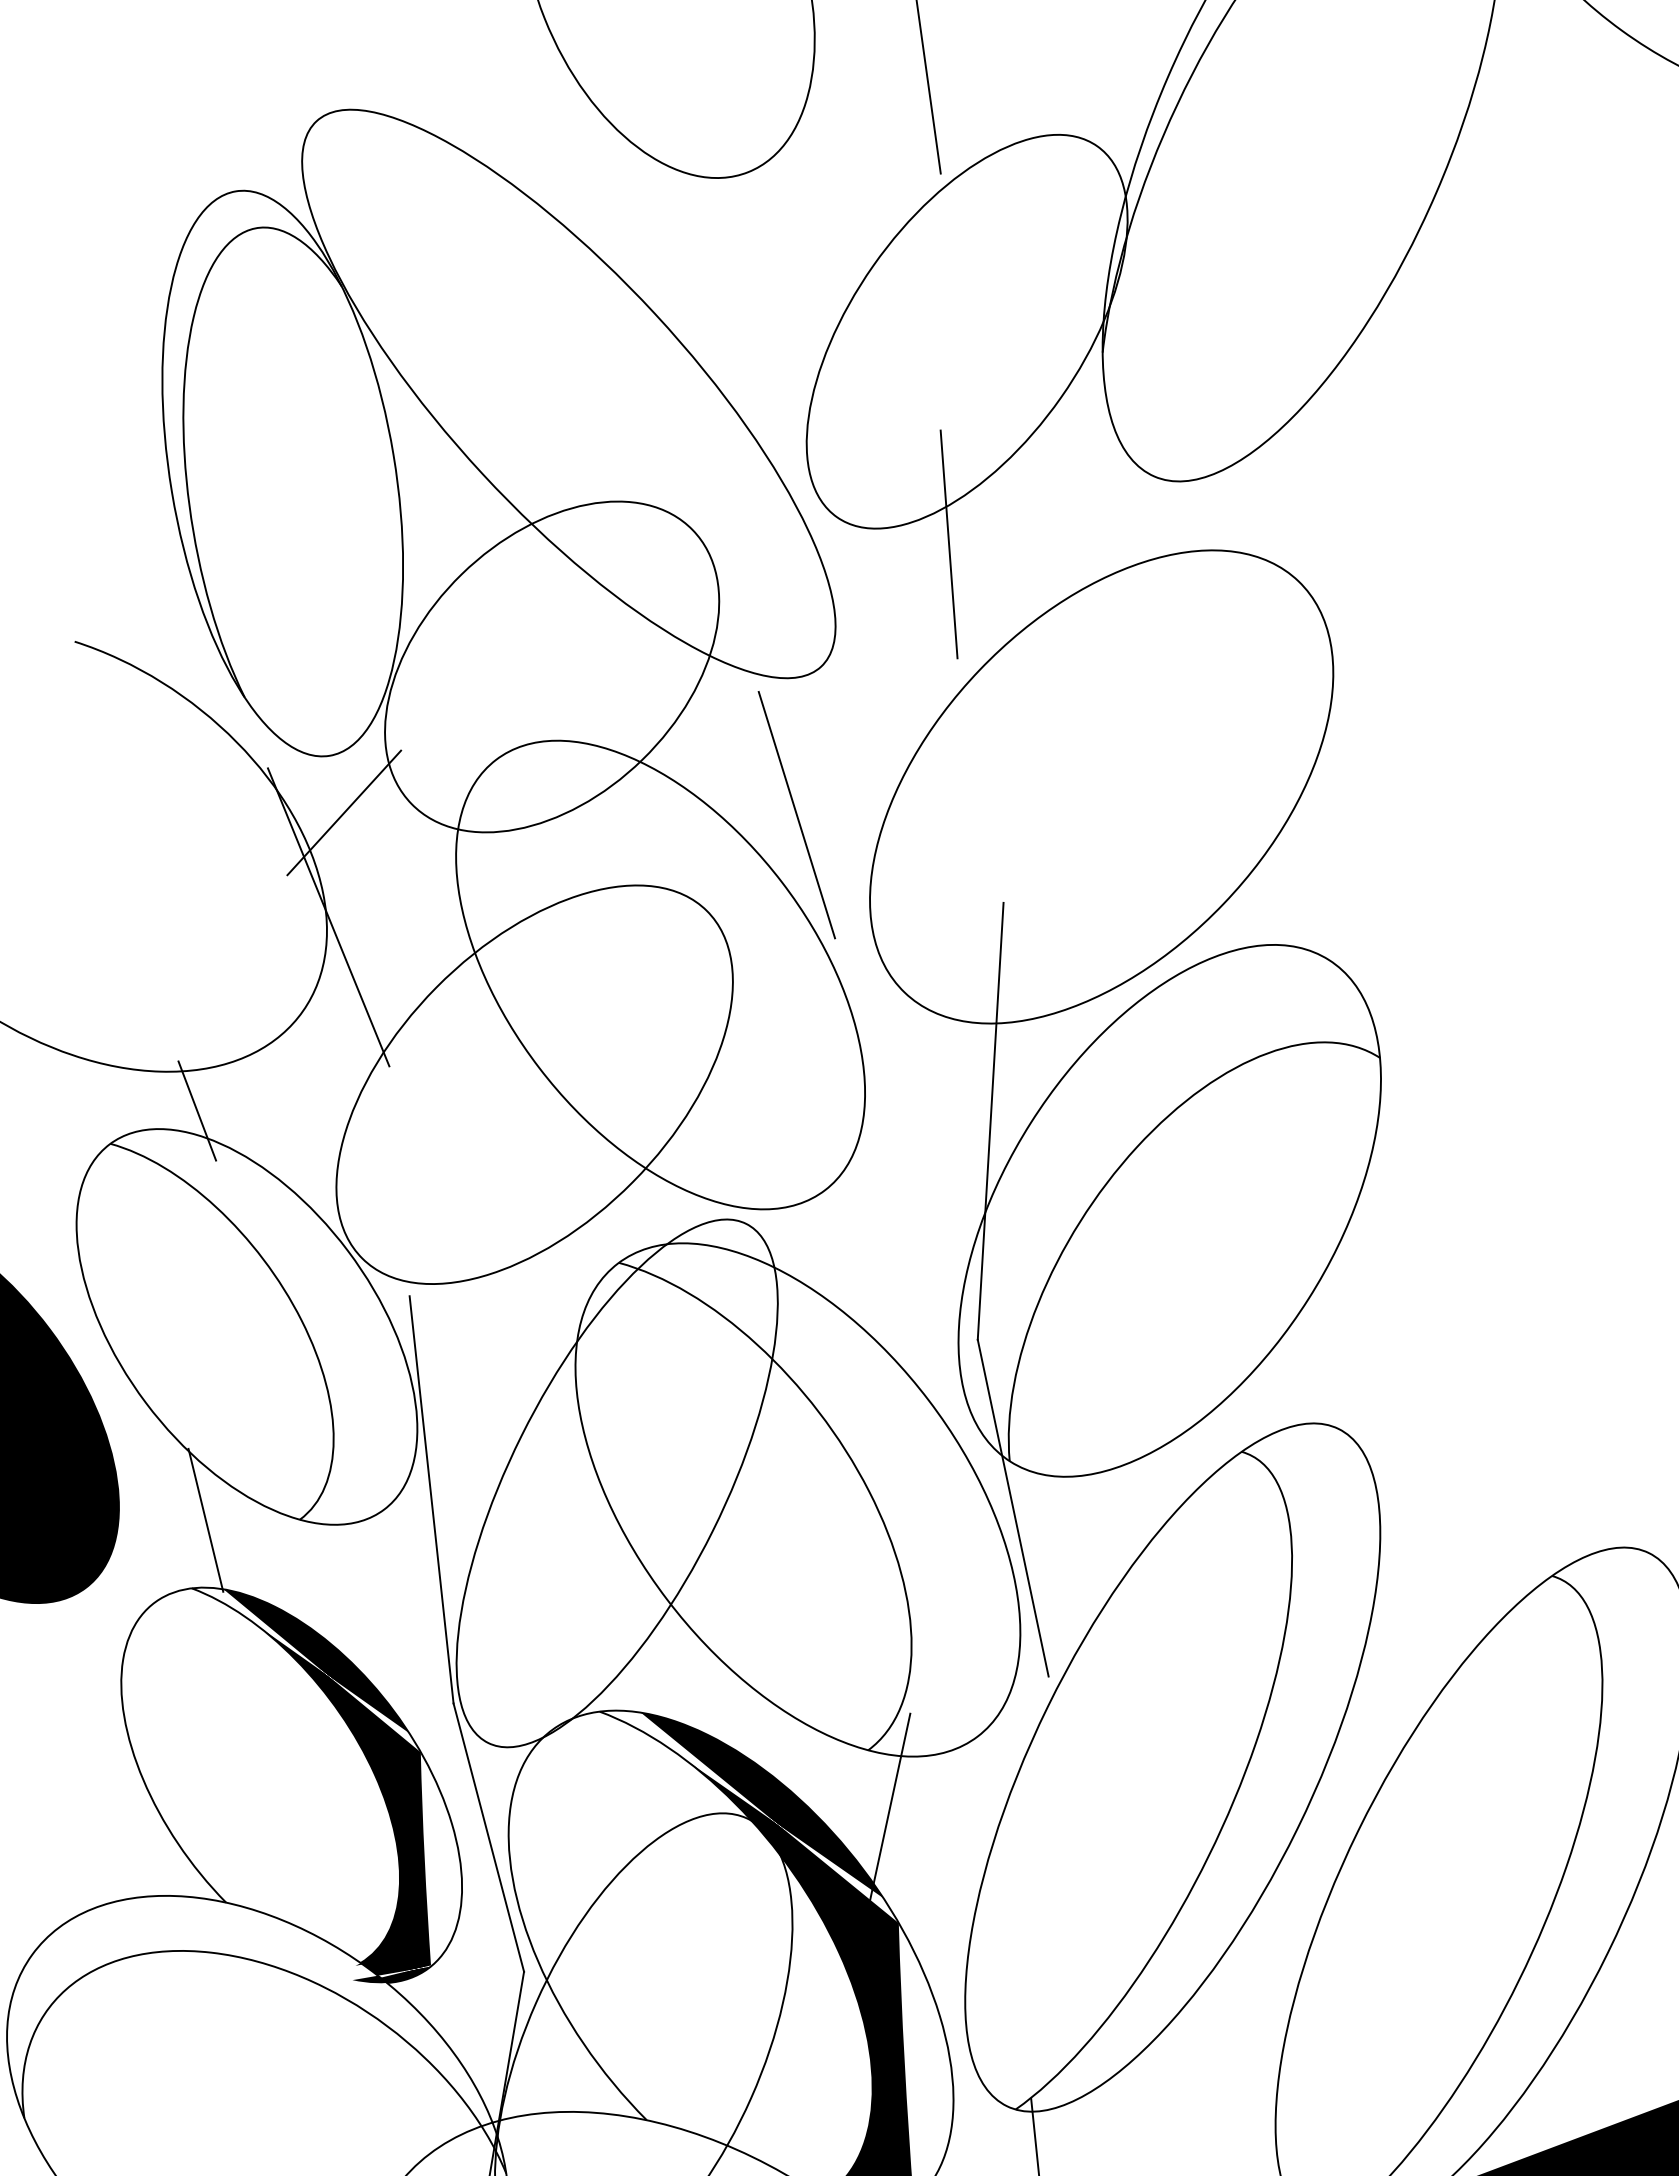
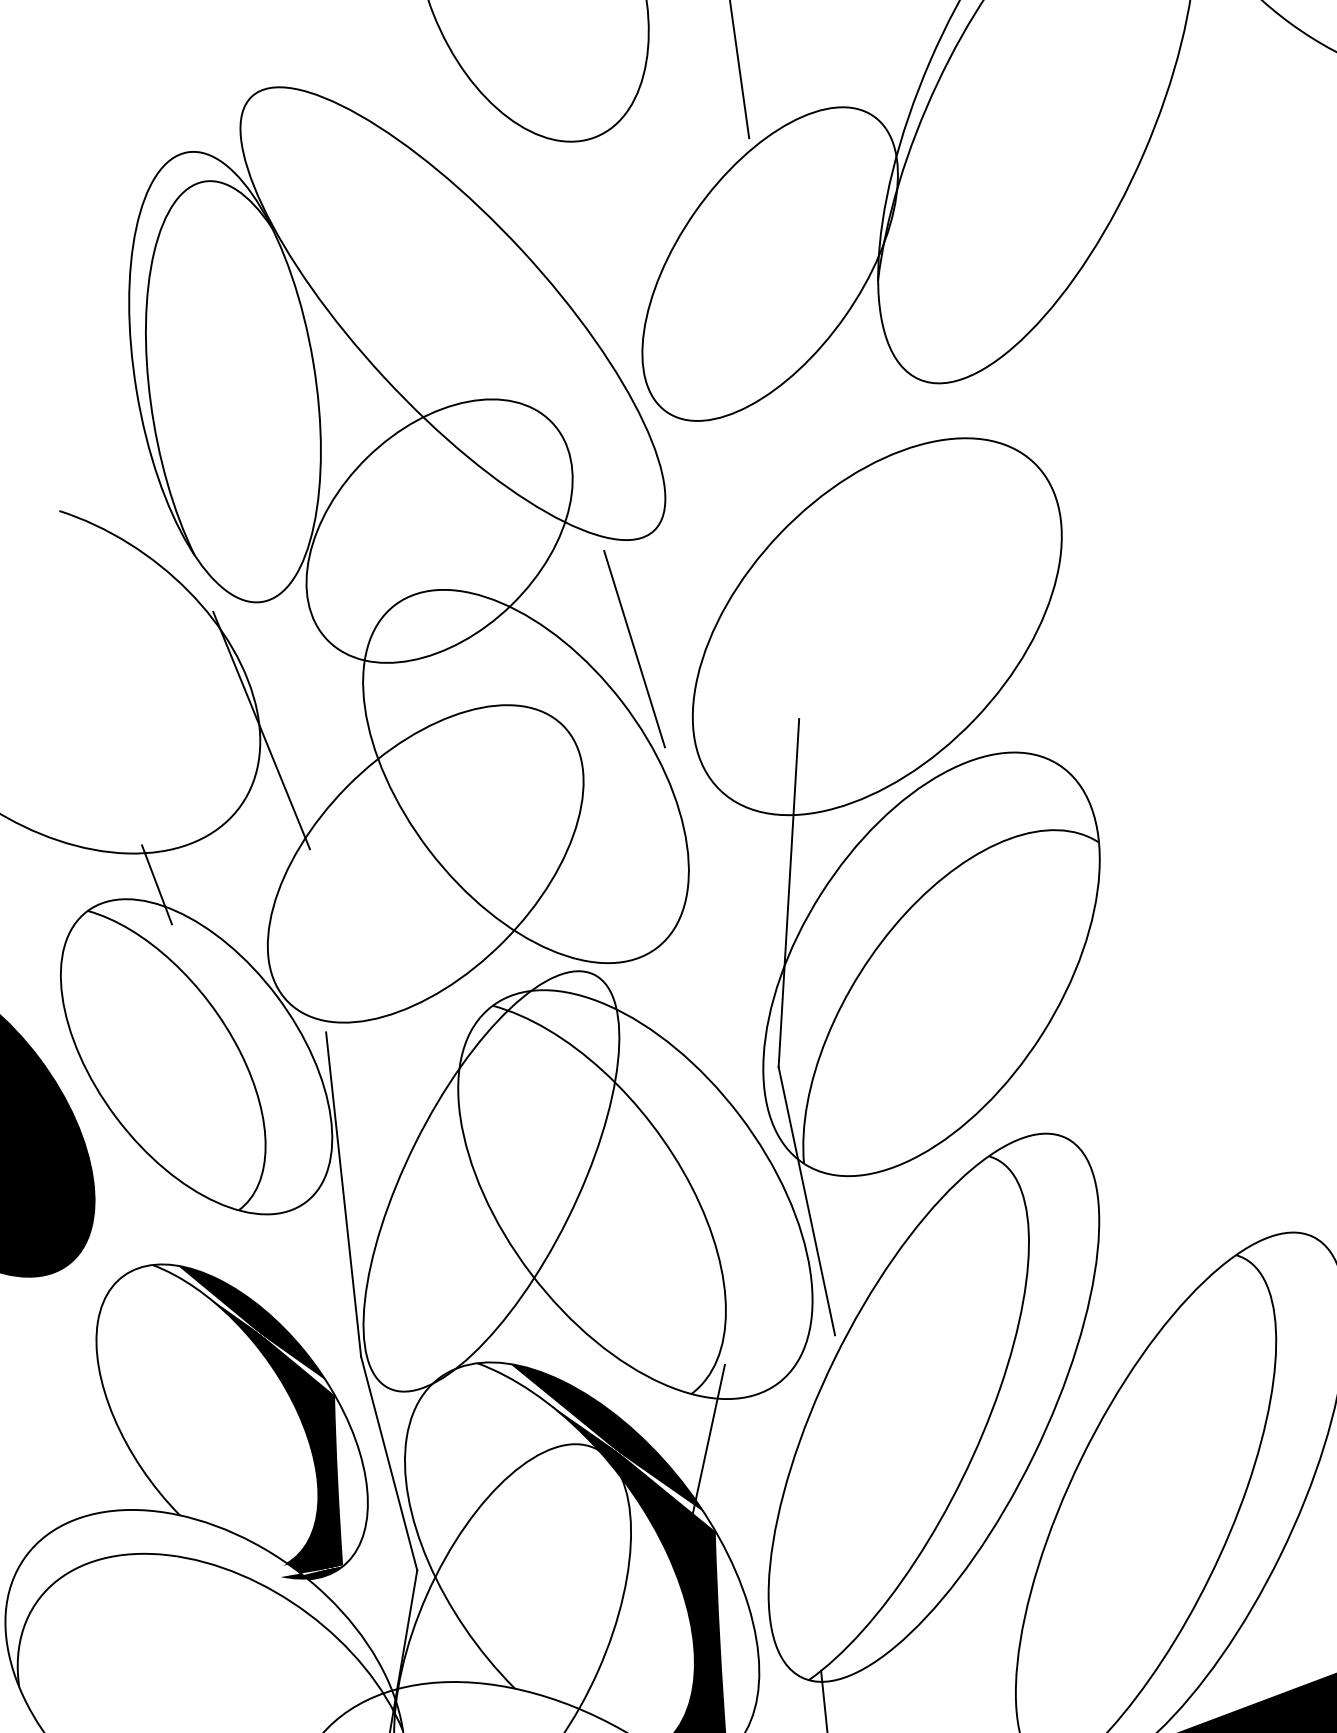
line: (948, 544) -> (755, 433), removed
line: (344, 812) -> (274, 647), removed
line: (205, 1519) -> (163, 1210), removed

